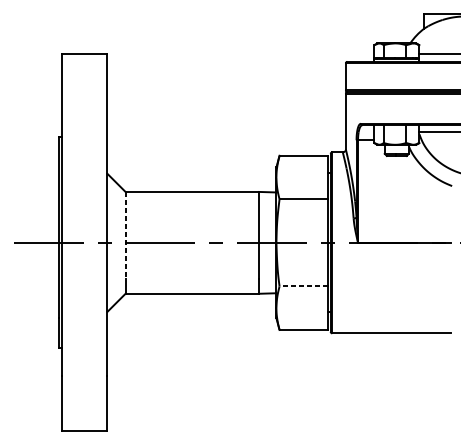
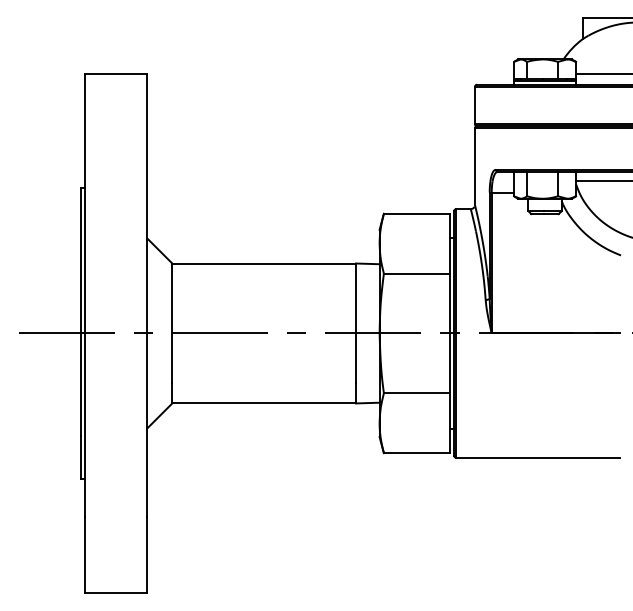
line: (125, 235) -> (172, 323), dashed -> solid
line: (303, 286) -> (416, 393), dashed -> solid

